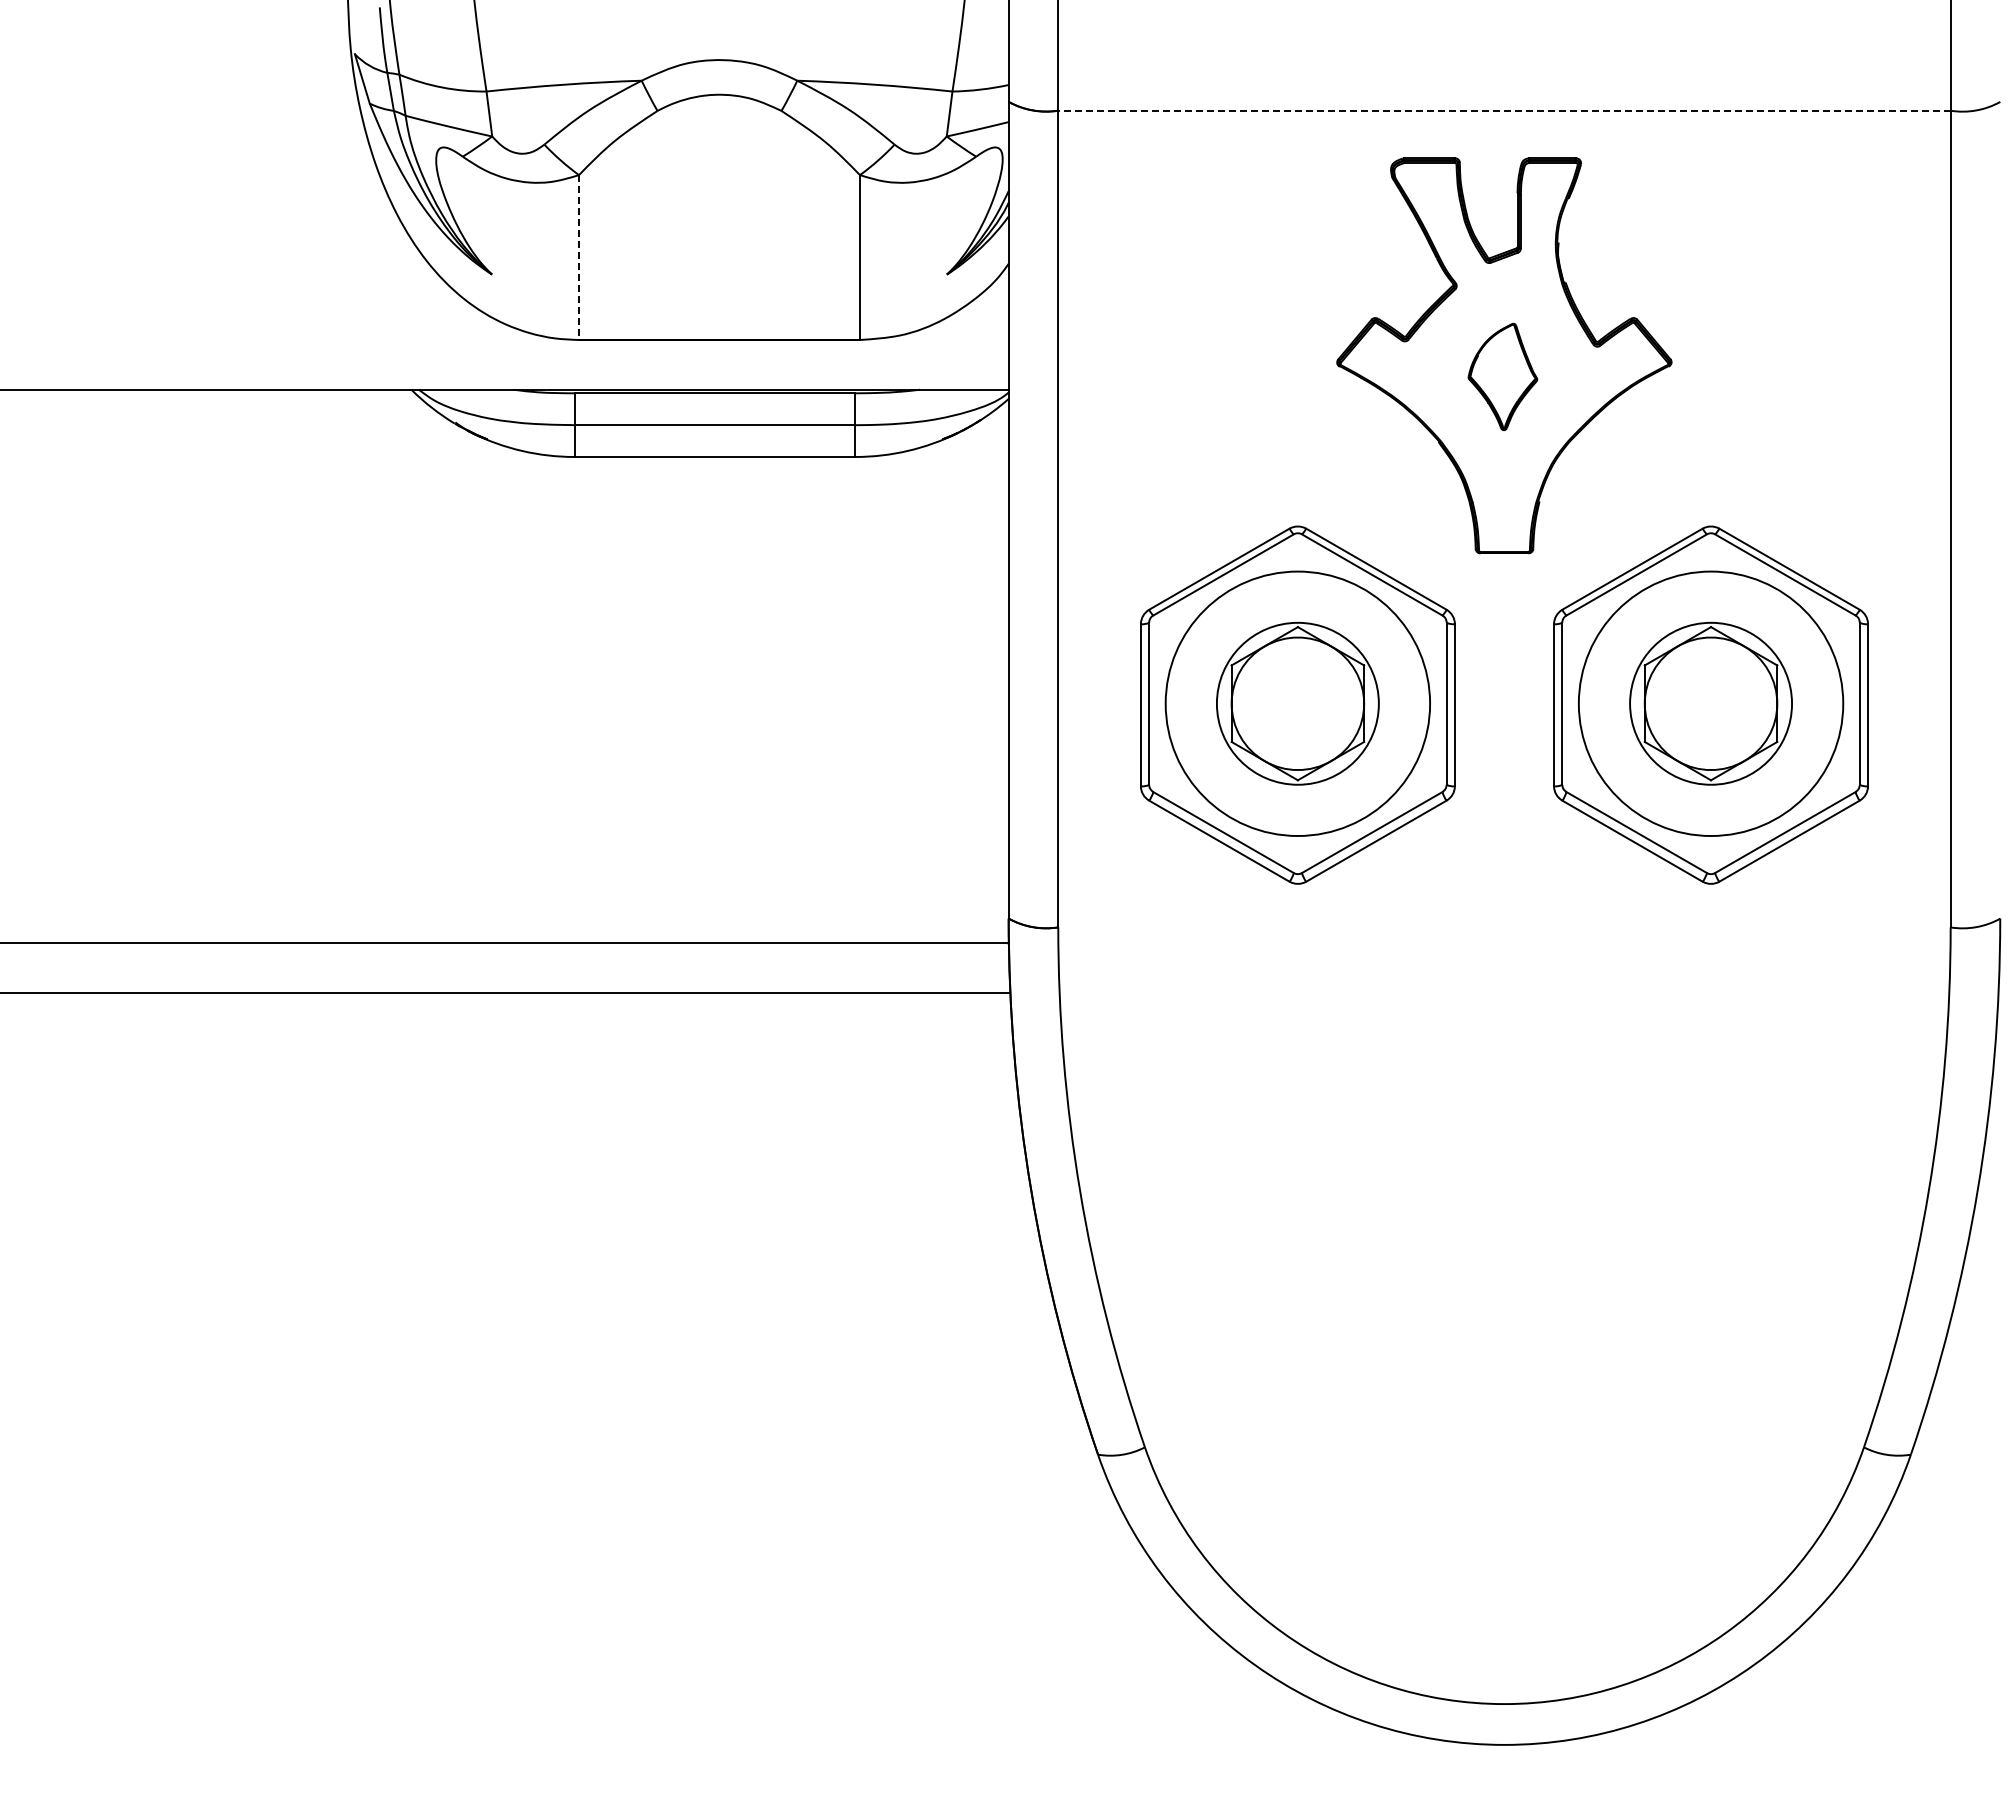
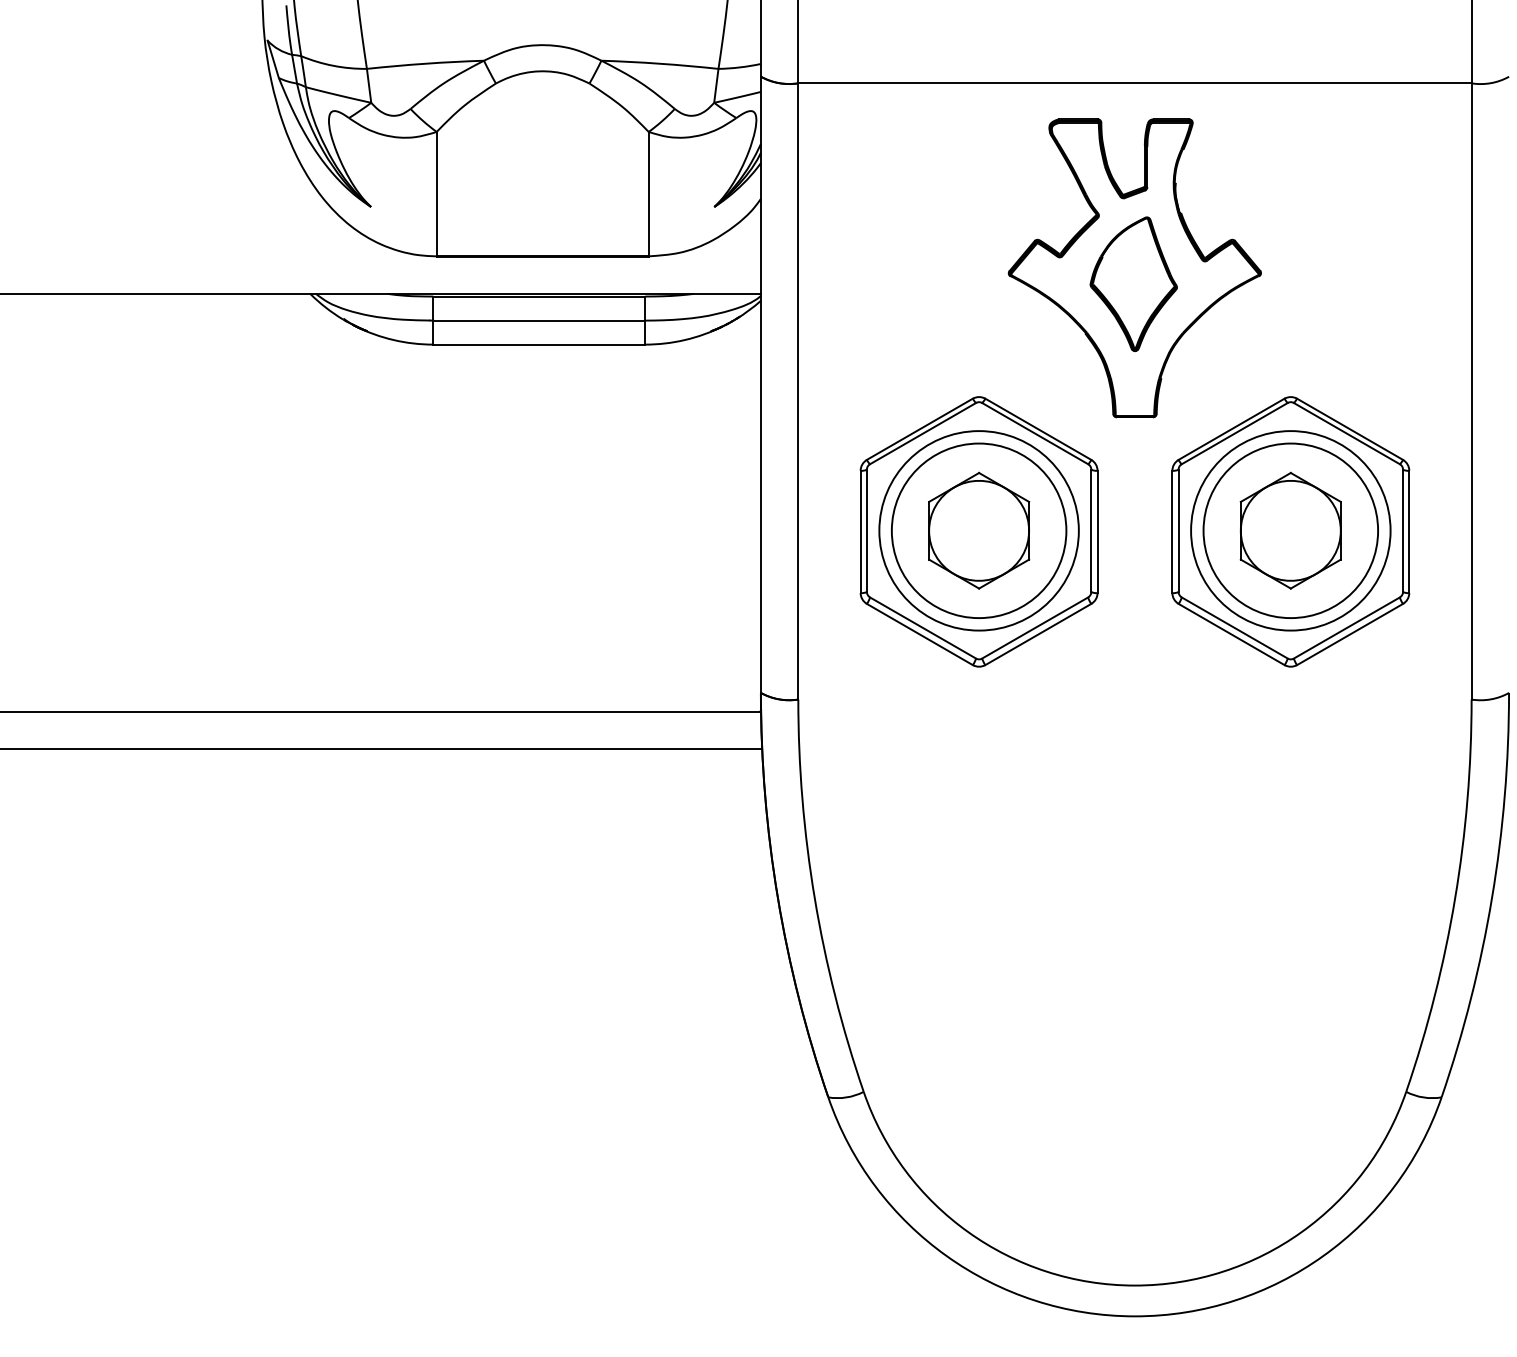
line: (1503, 110) -> (1134, 83), dashed -> solid
line: (579, 258) -> (437, 194), dashed -> solid
part: (1502, 376) -> (1133, 283), size x1.67
circle: (1297, 703) -> (978, 530), size x1.43
circle: (1710, 703) -> (1290, 530), size x1.43

